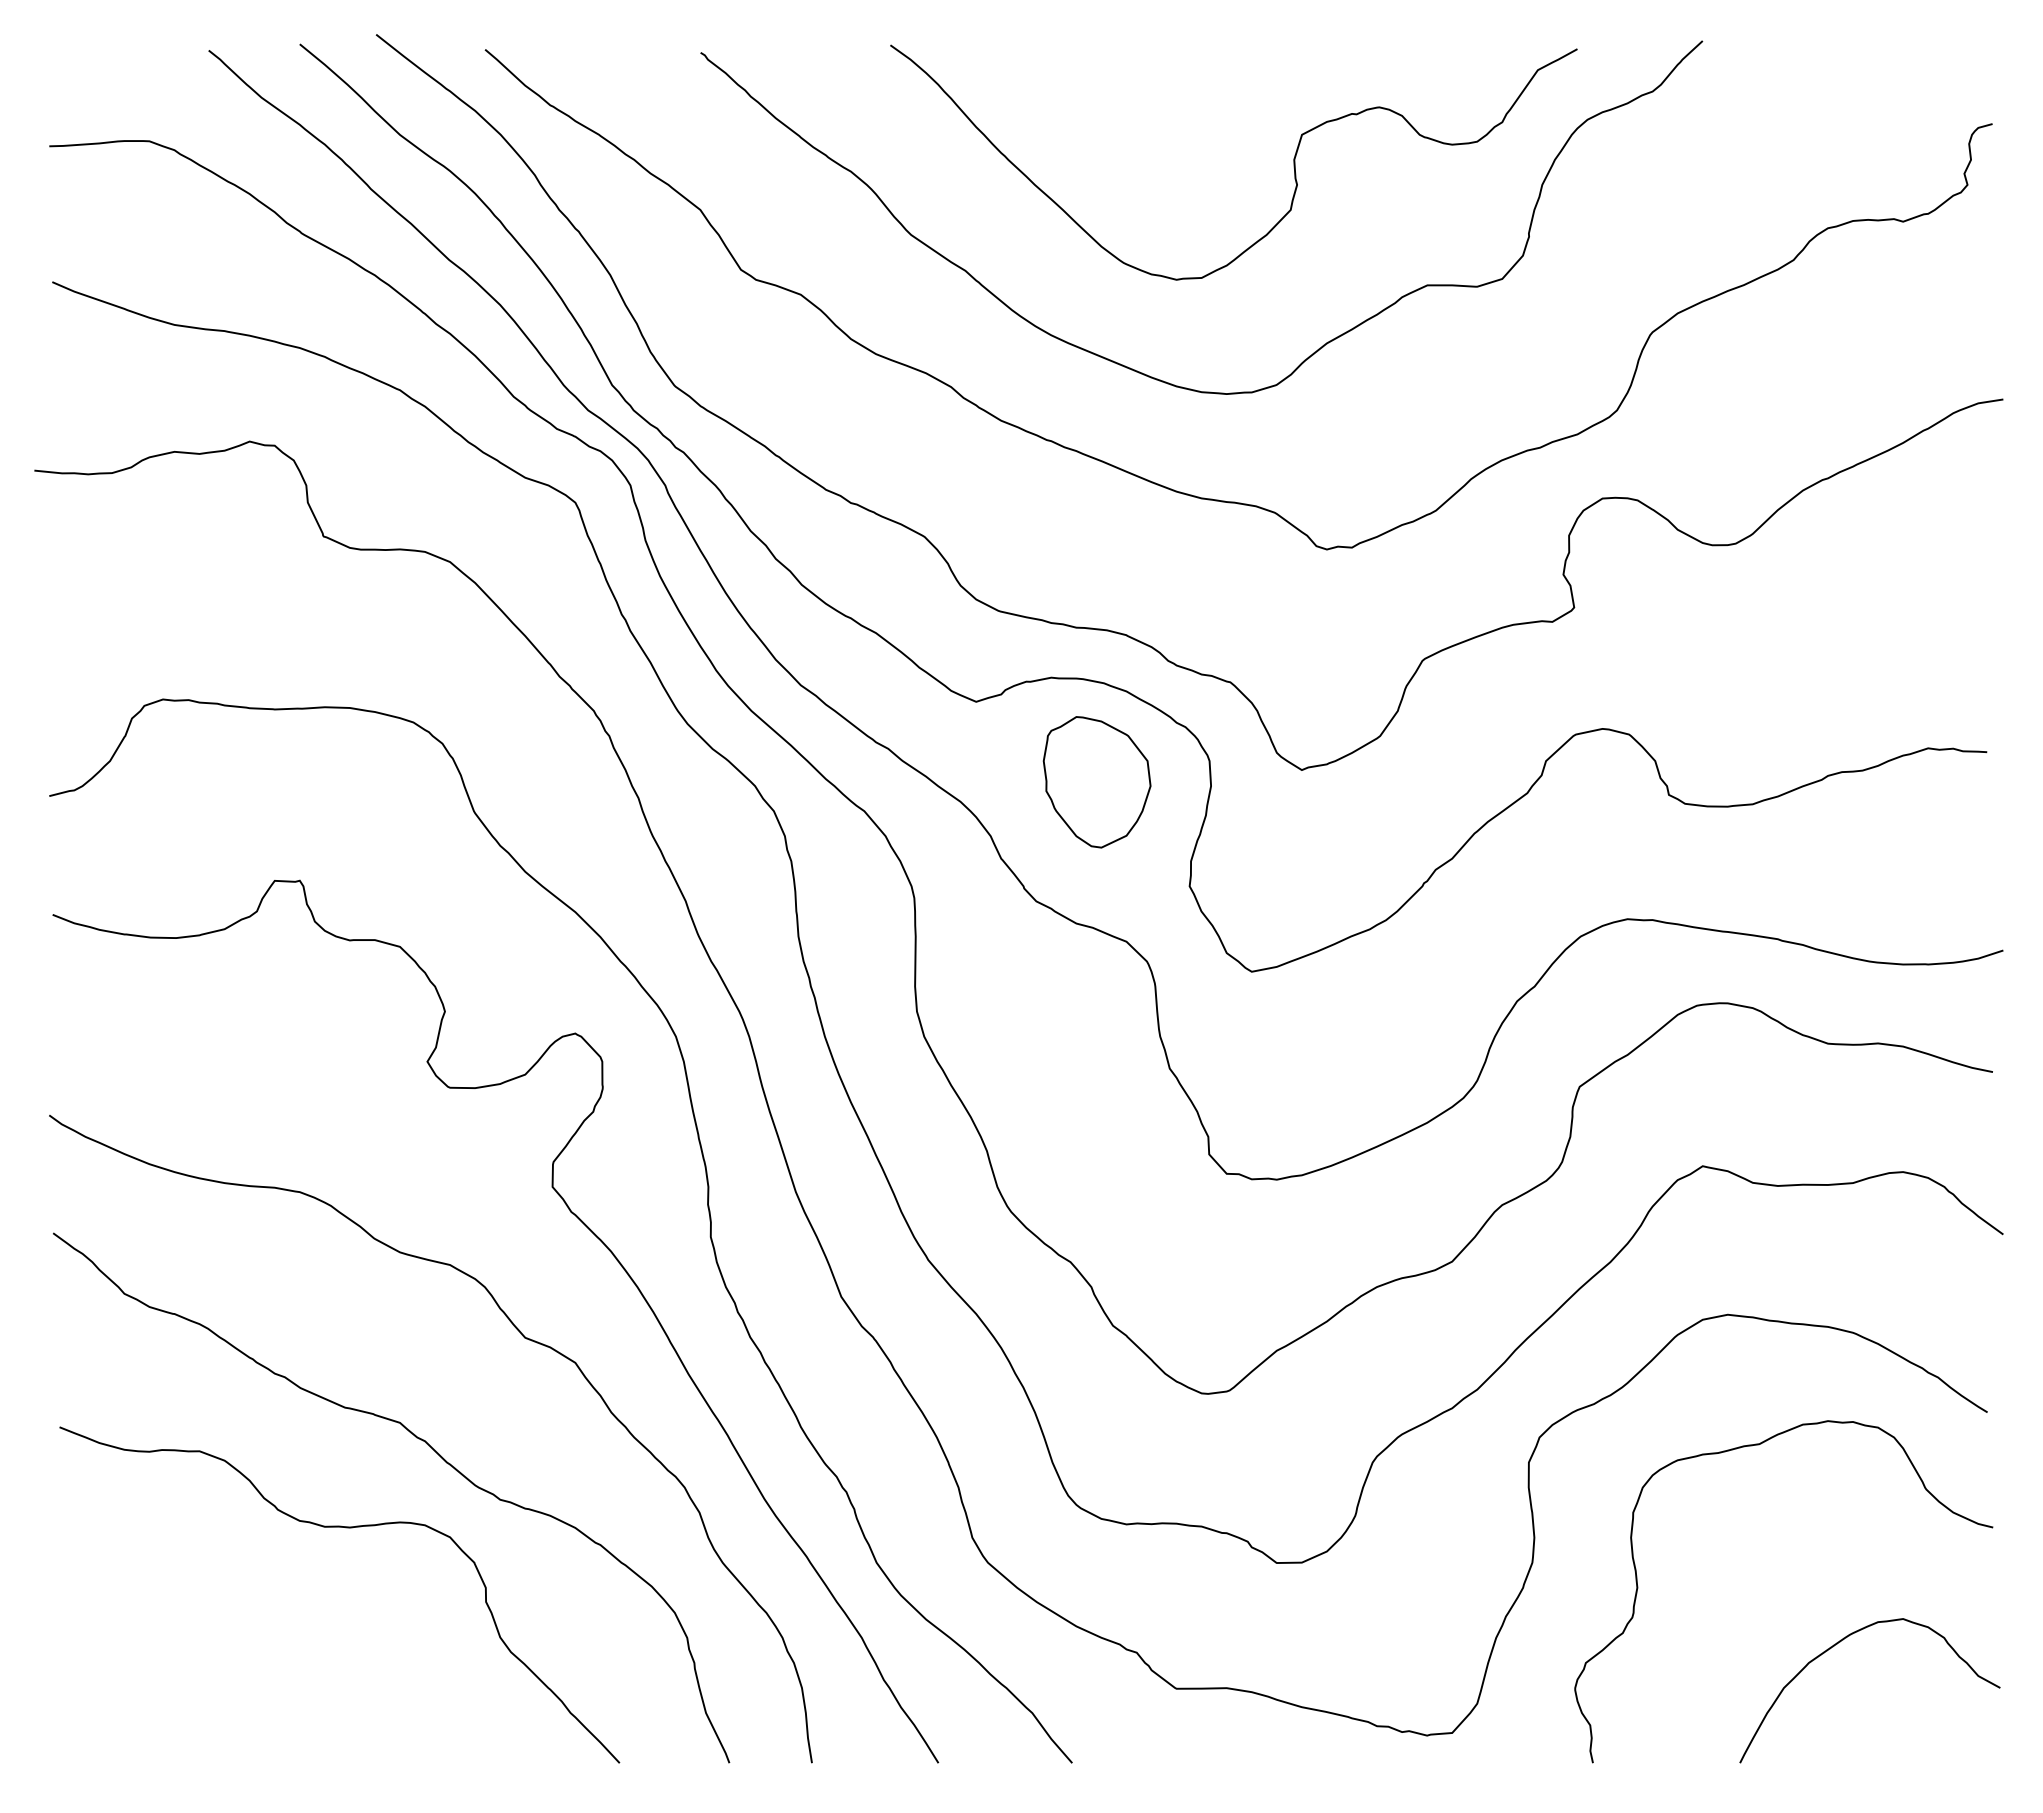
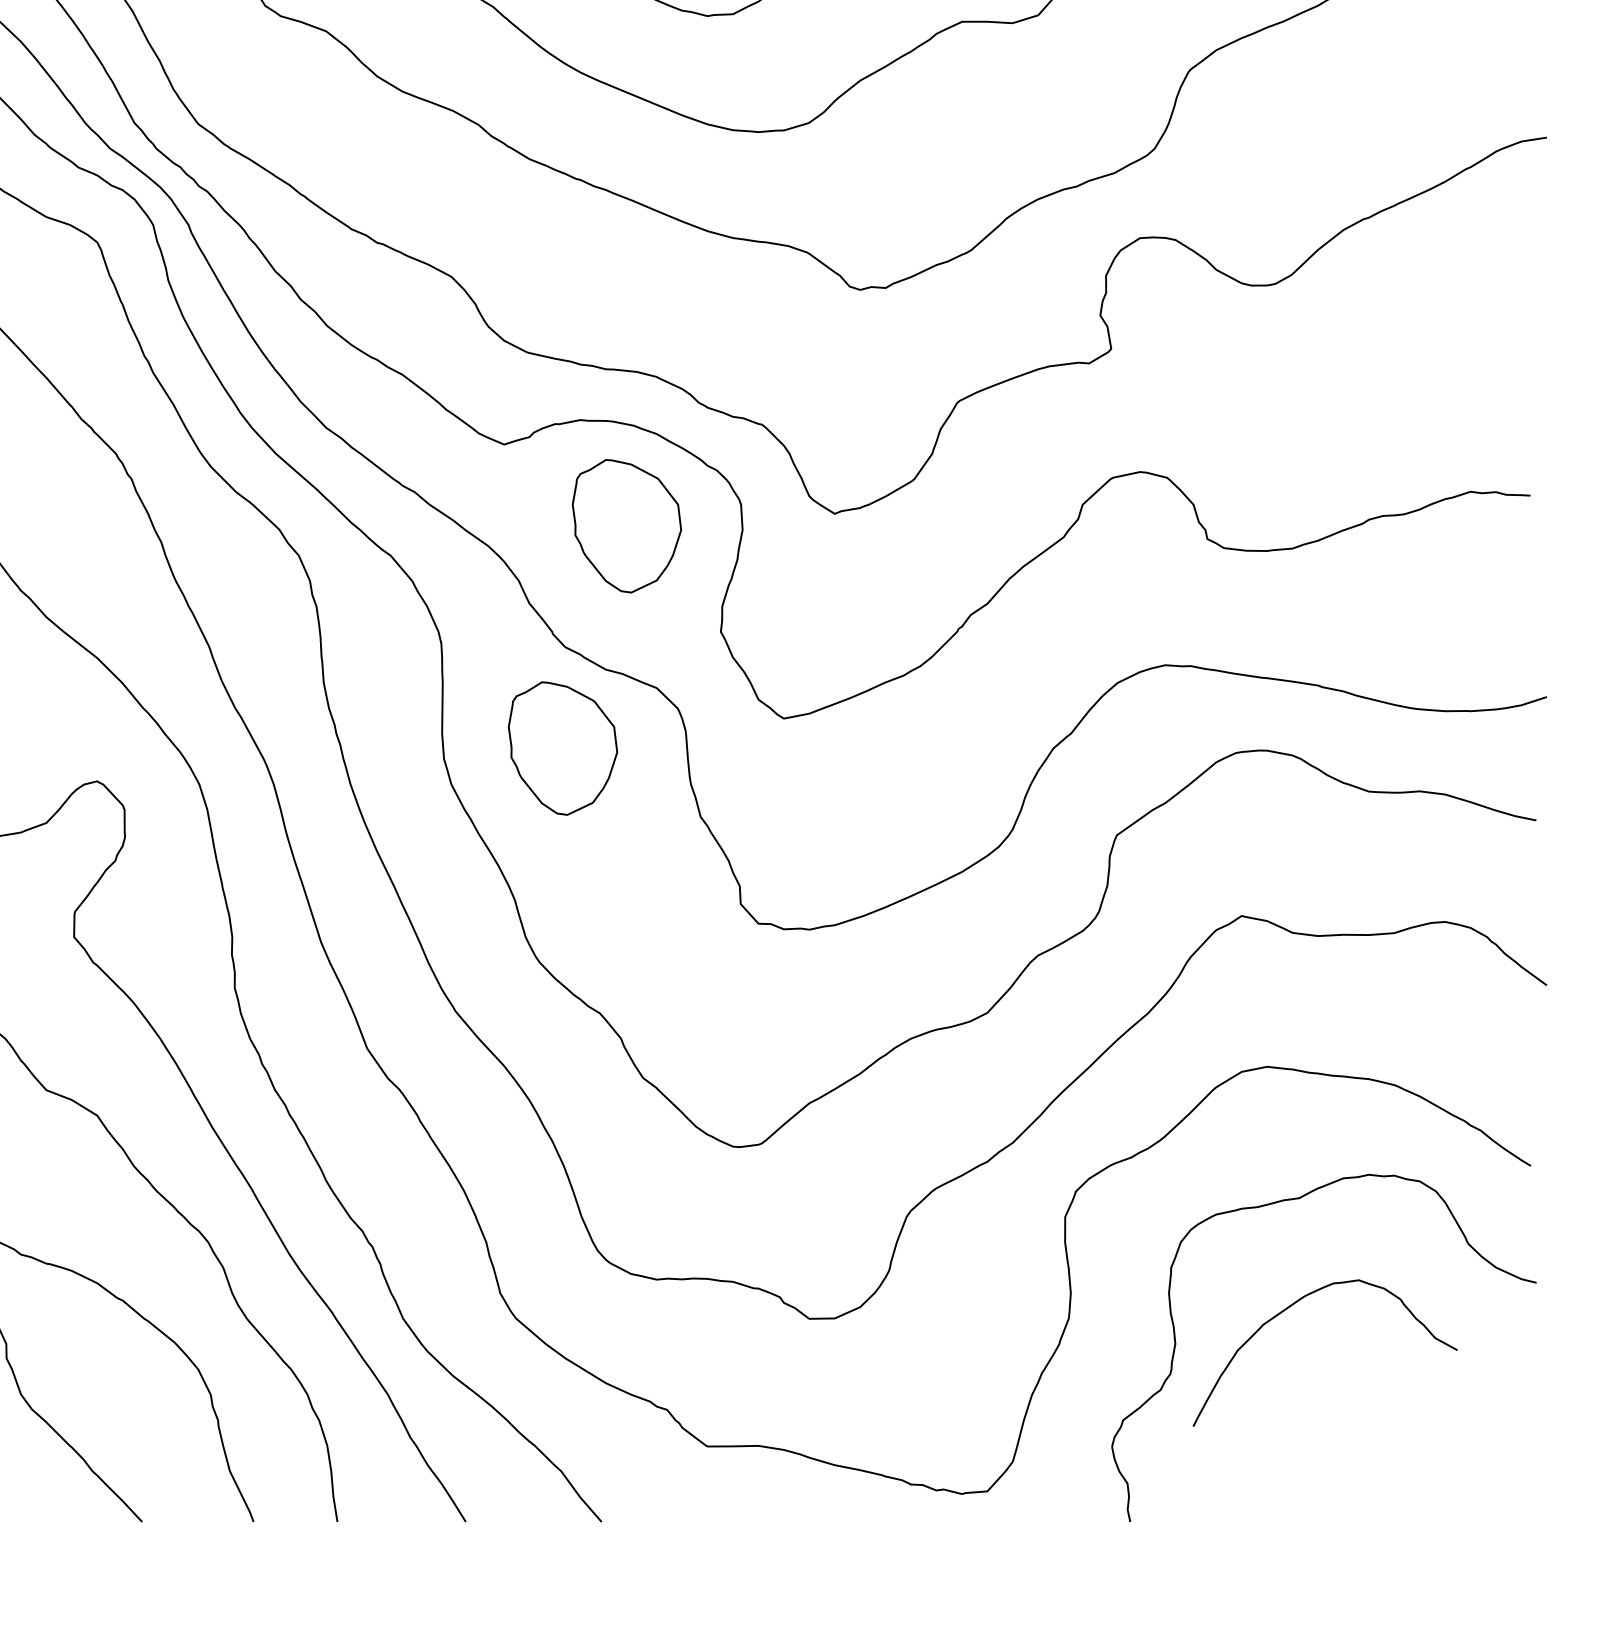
part: (1033, 1001) -> (562, 748), added
curve: (1837, 1644) -> (1292, 1306), moved

